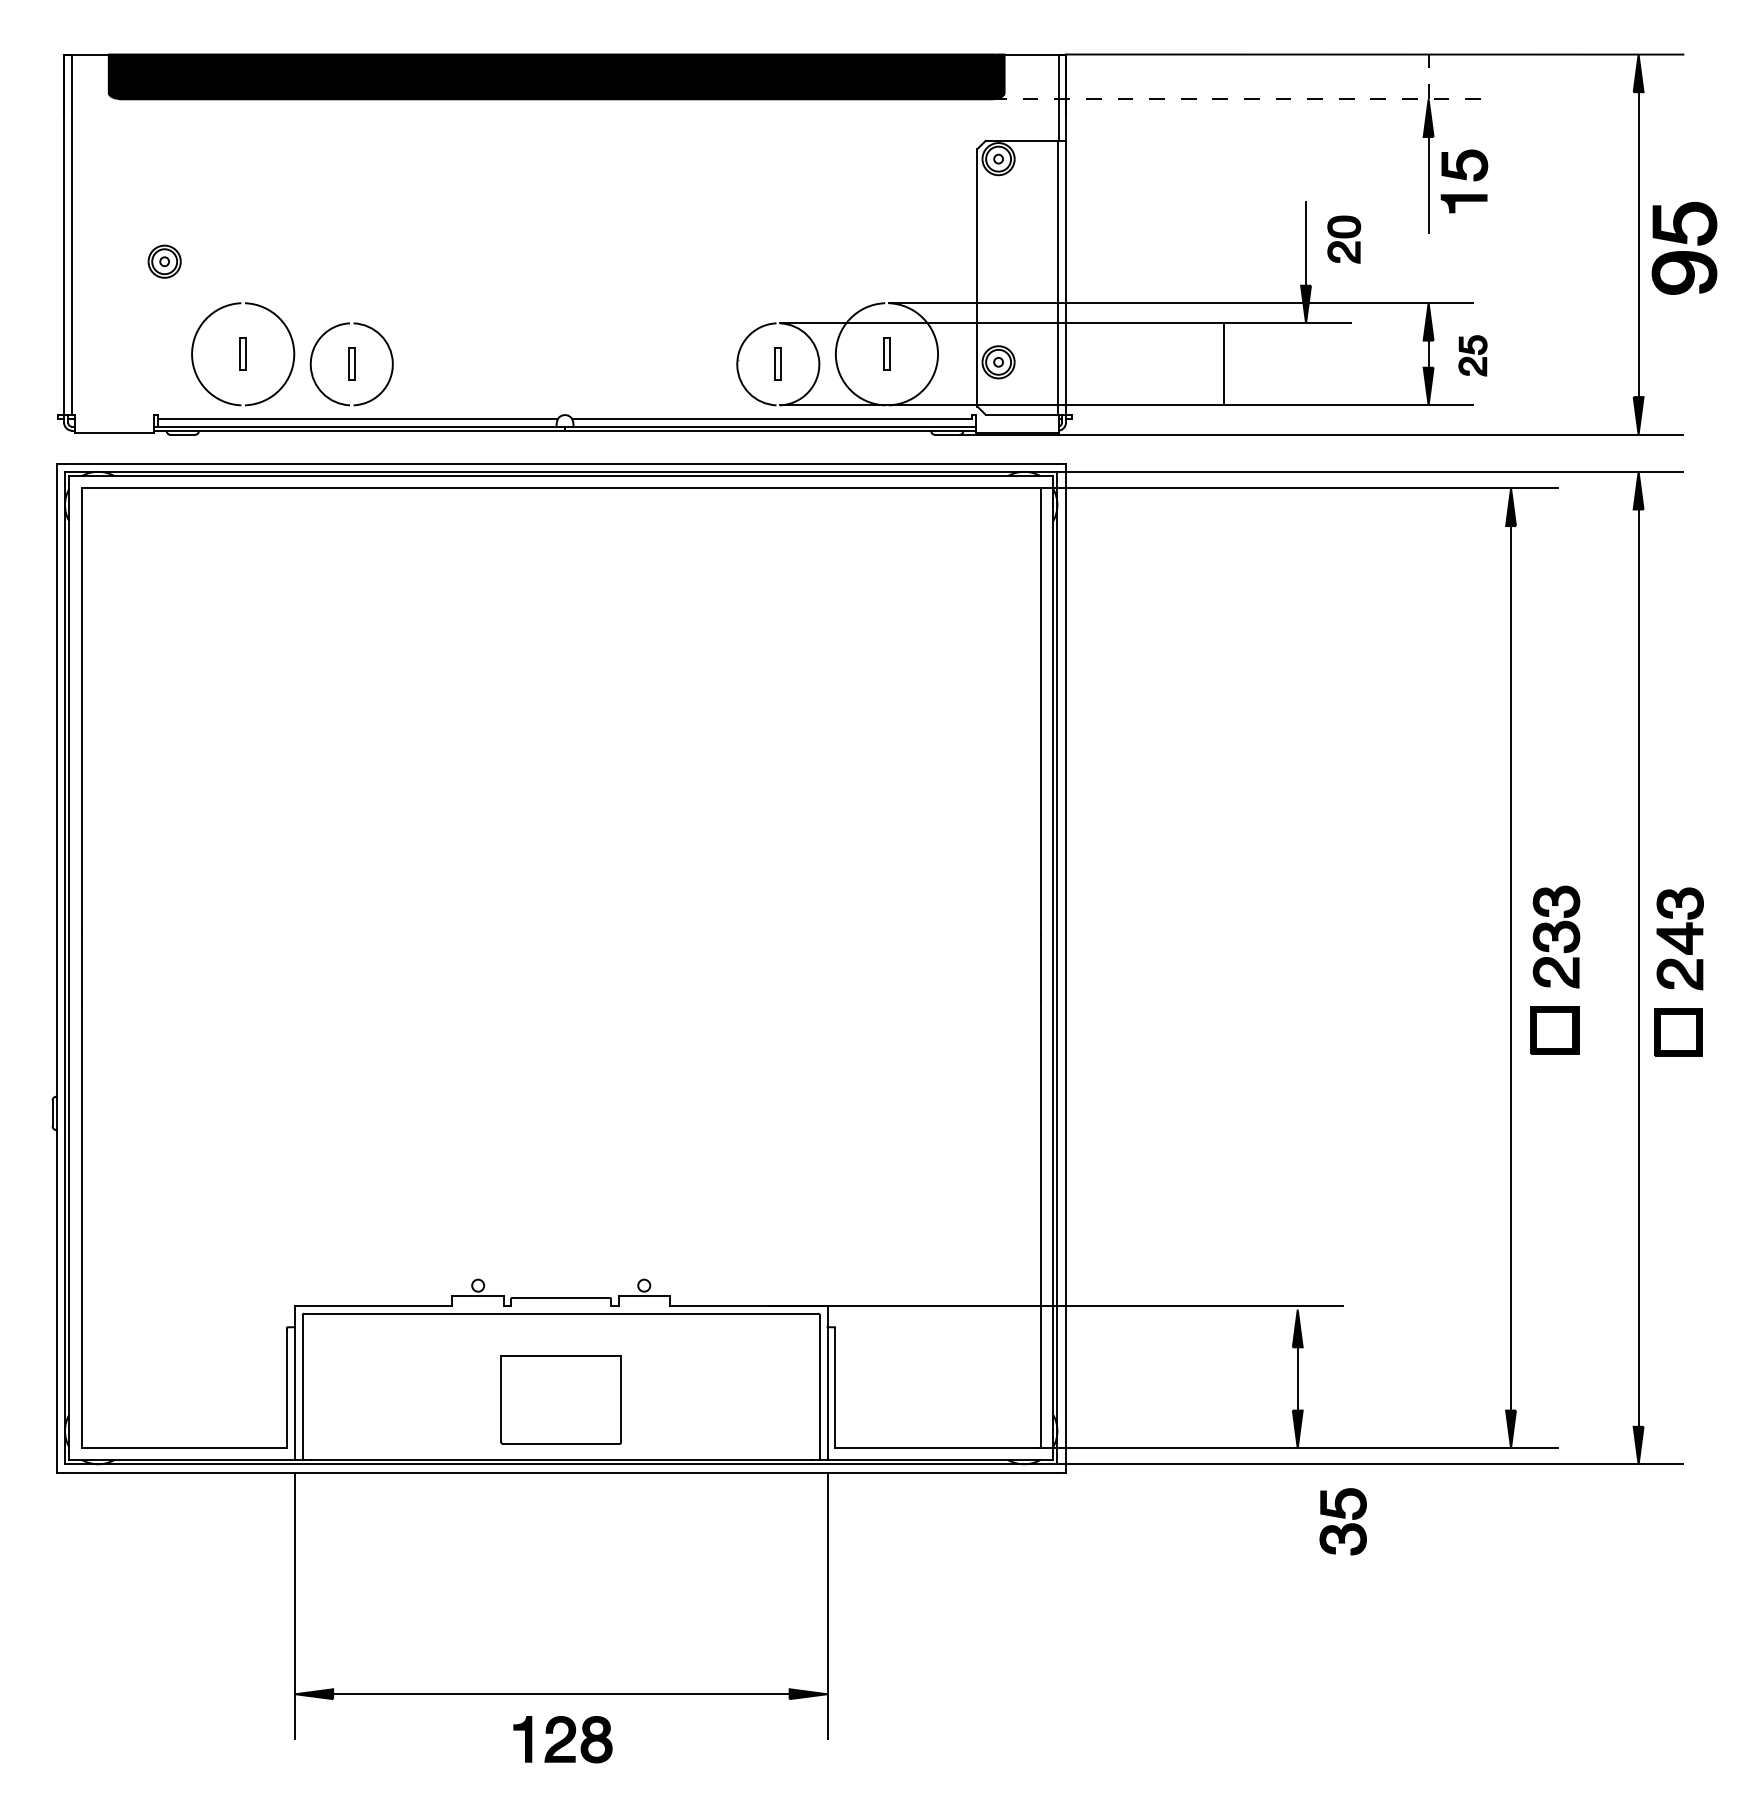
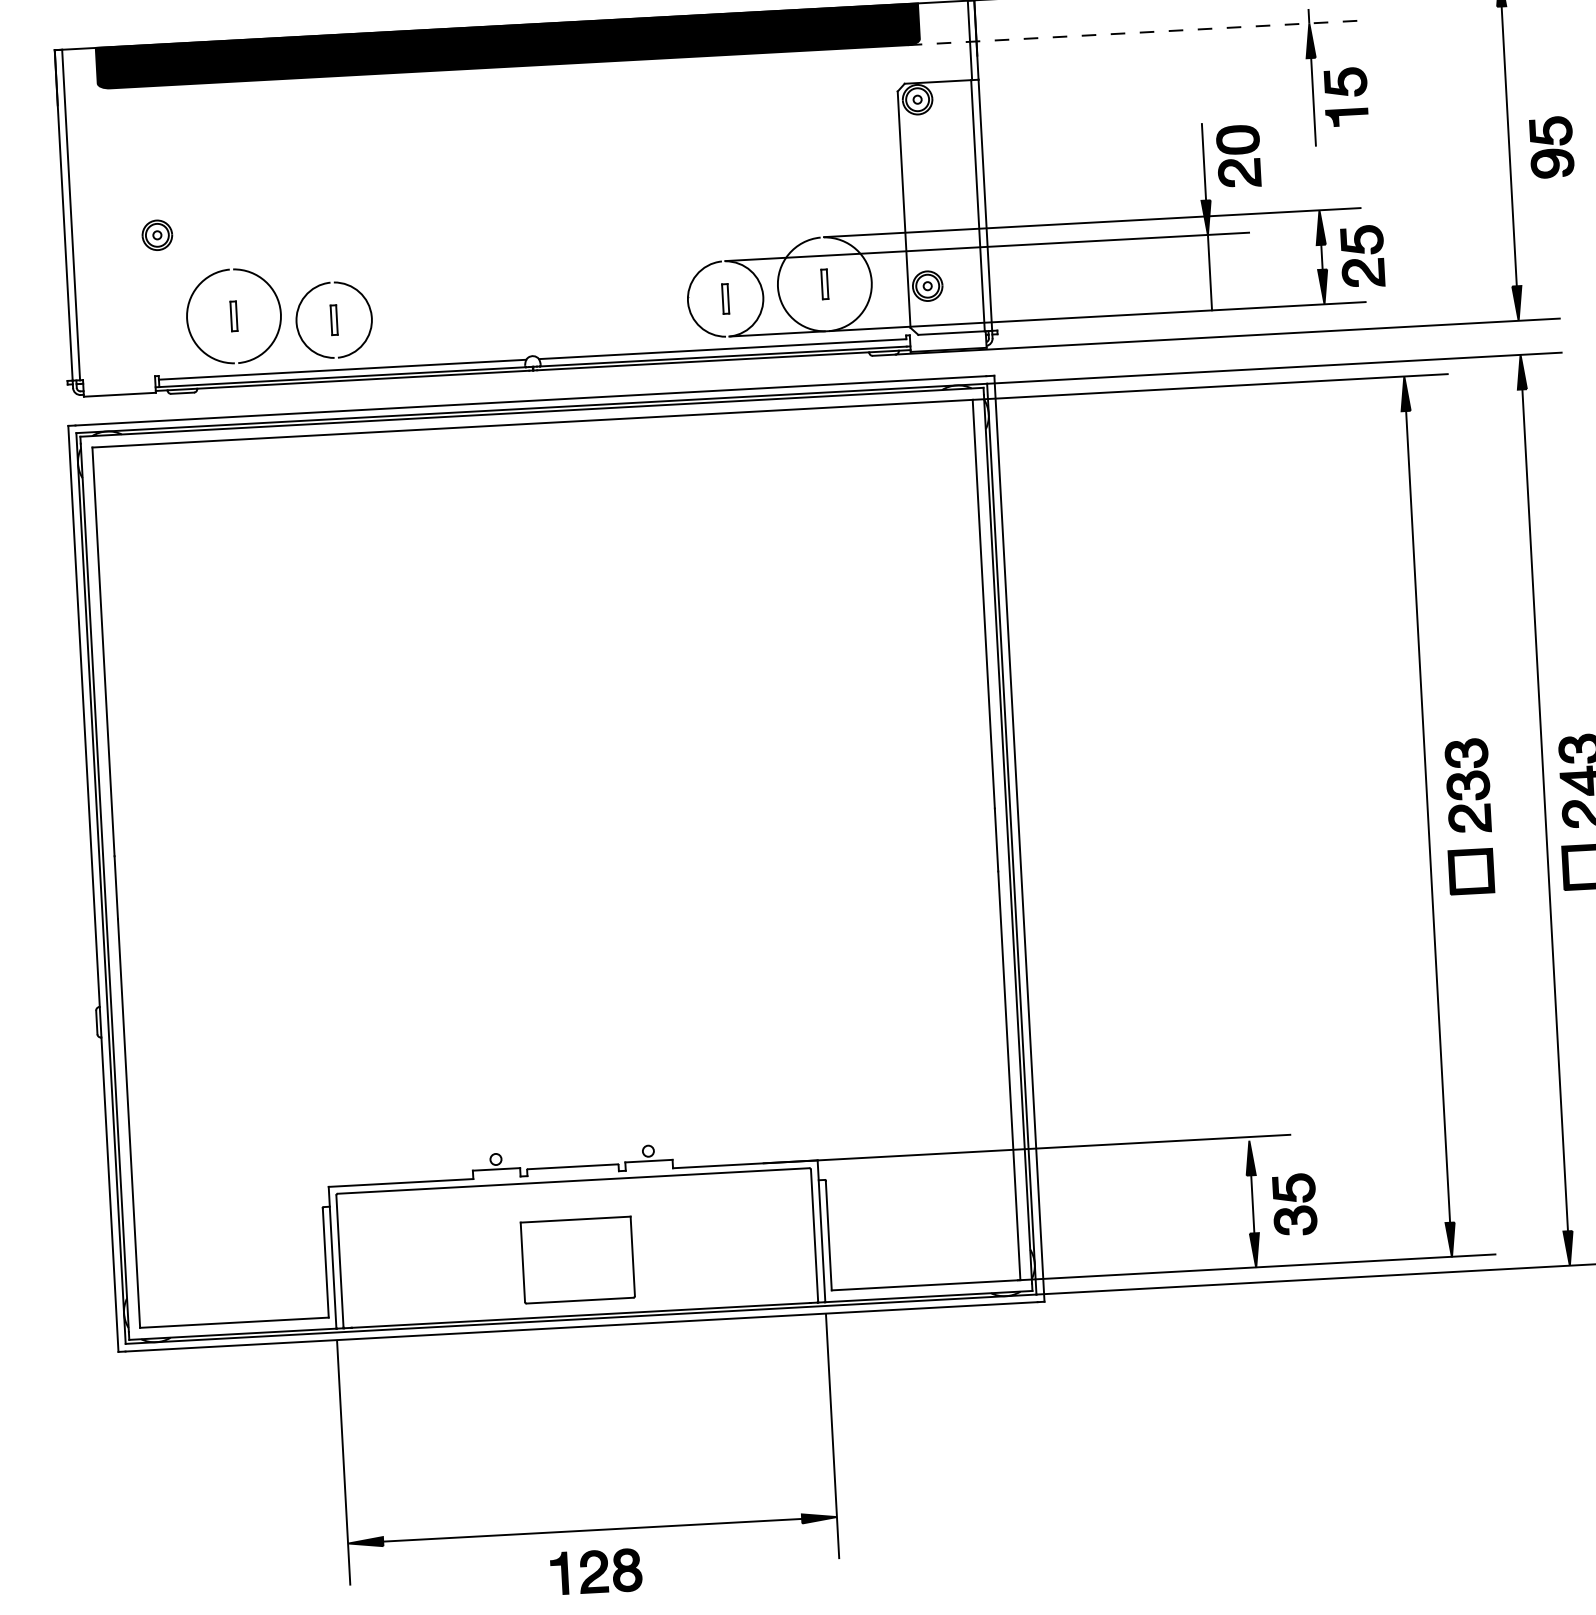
part: (1343, 239) -> (1238, 156), size x1.43
part: (1684, 247) -> (1551, 146), size x0.71
part: (1472, 355) -> (1362, 256), size x1.67
line: (1224, 363) -> (1210, 271), moved
part: (1342, 1521) -> (1293, 1204), moved

